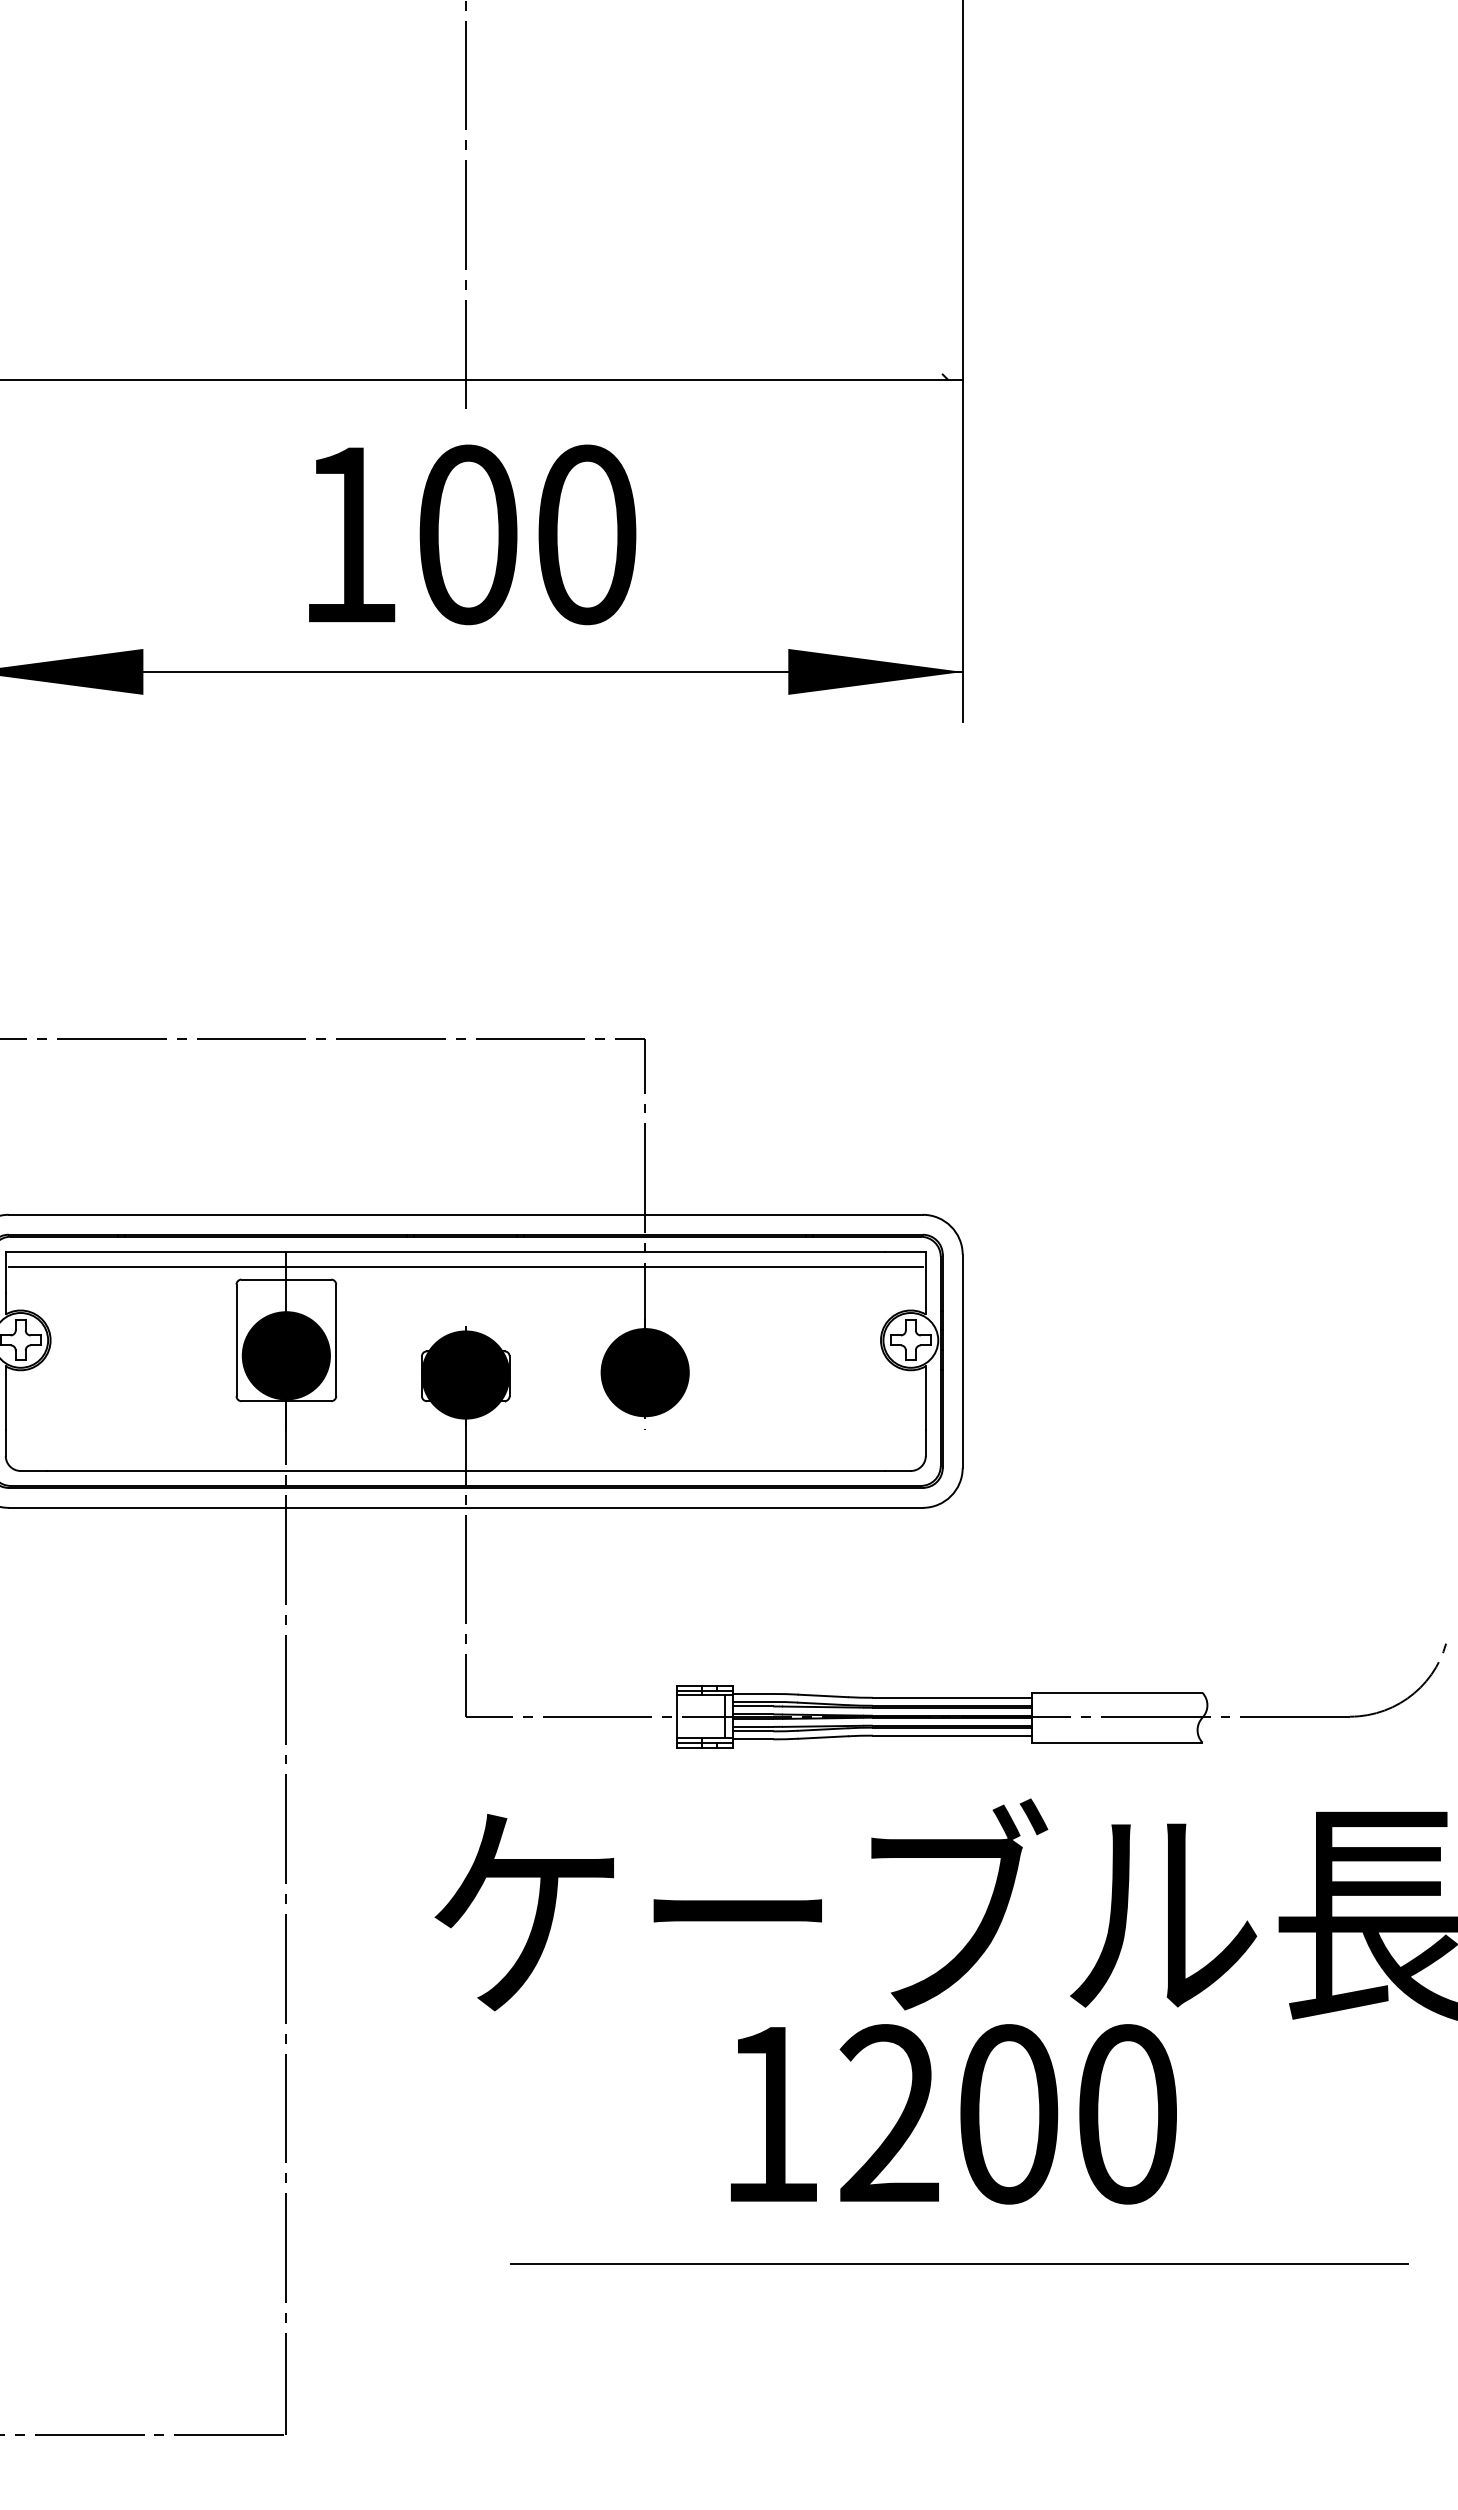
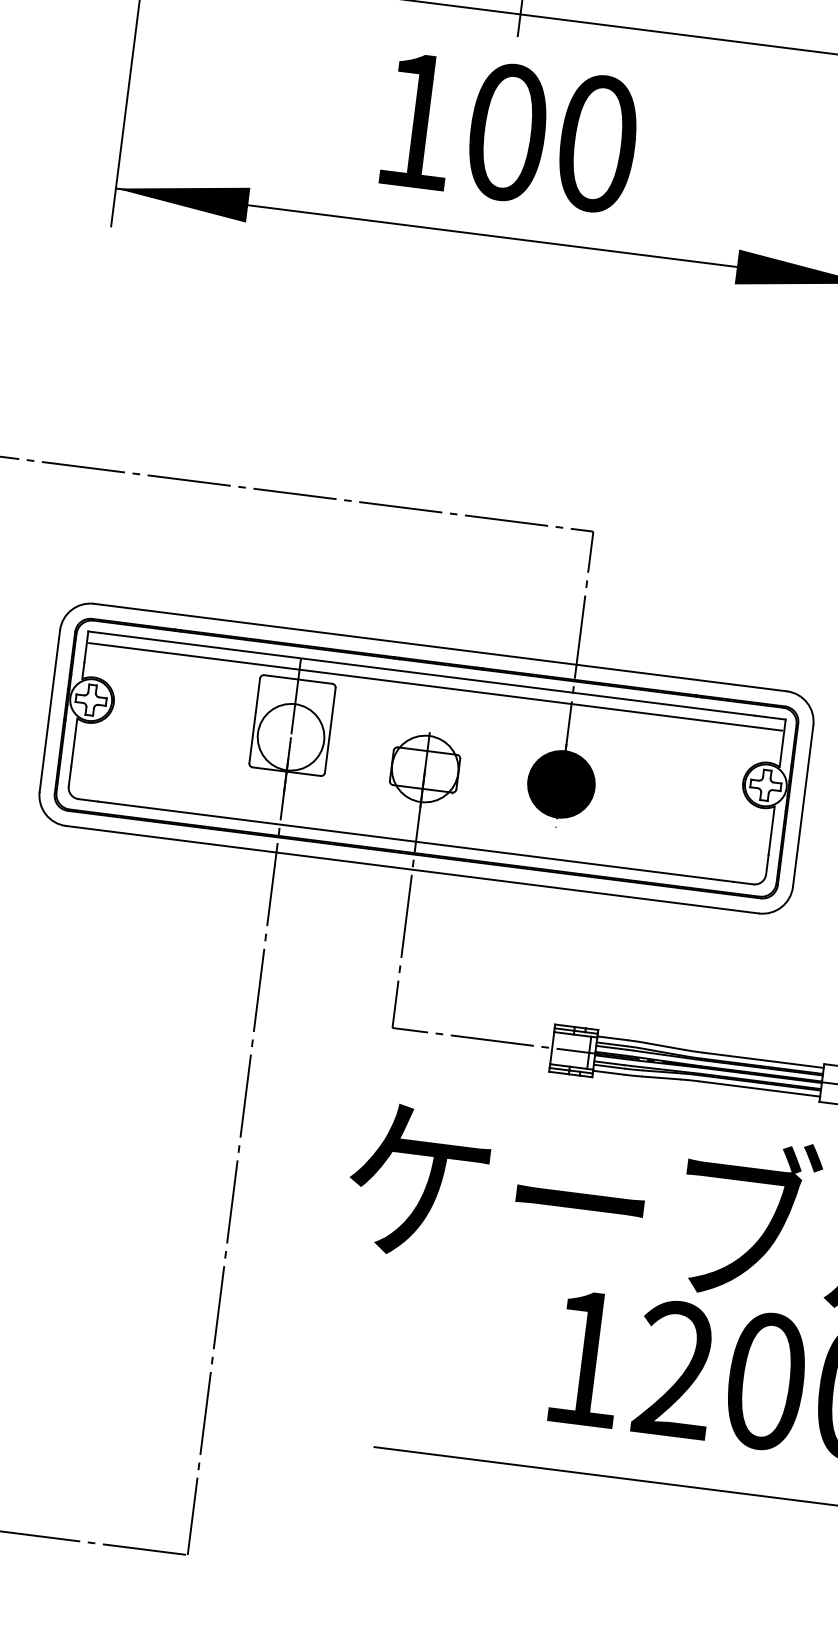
fill: (285, 1355) -> (290, 736), removed
fill: (465, 1374) -> (425, 768), removed

